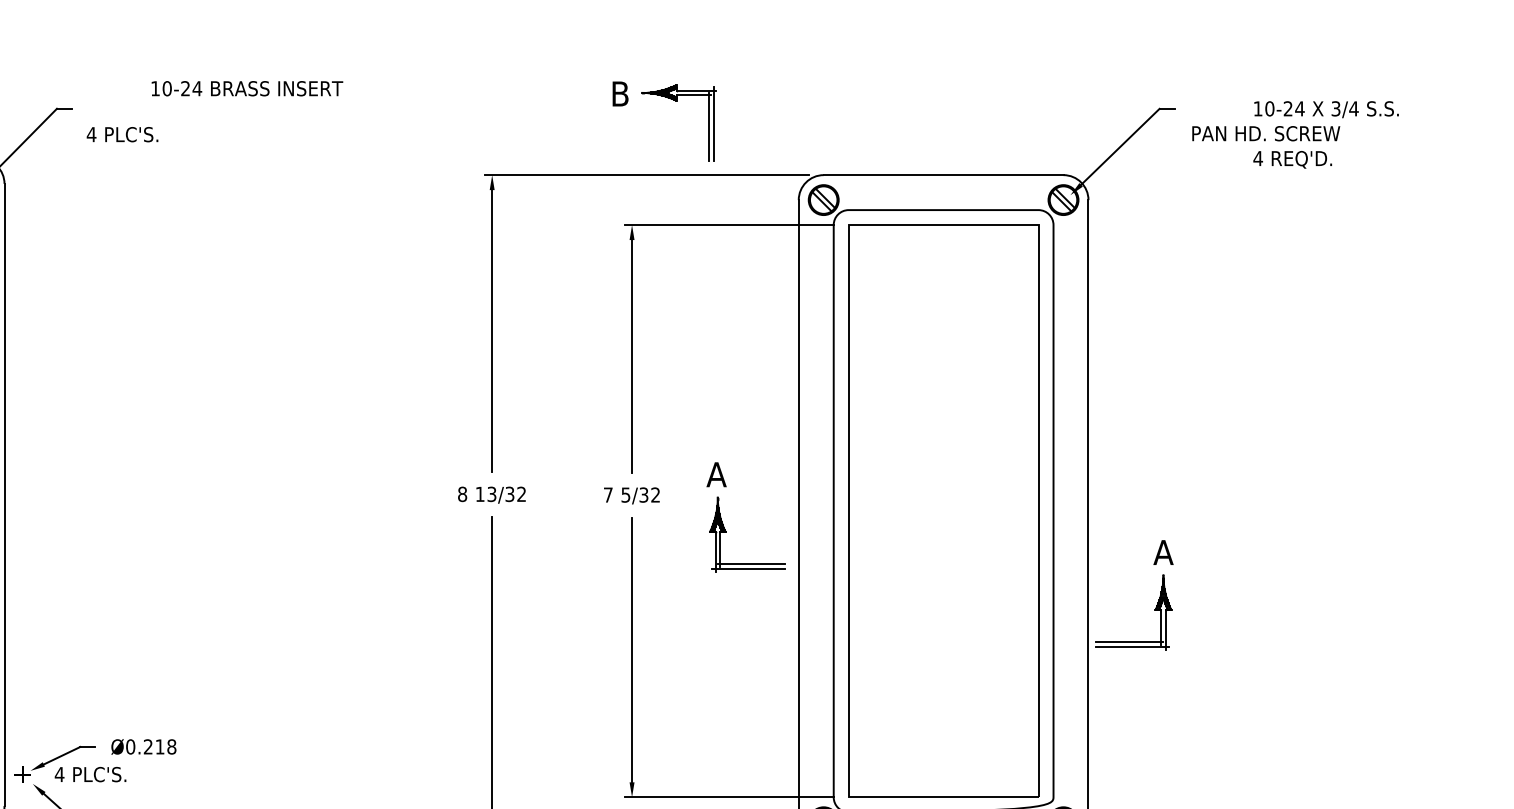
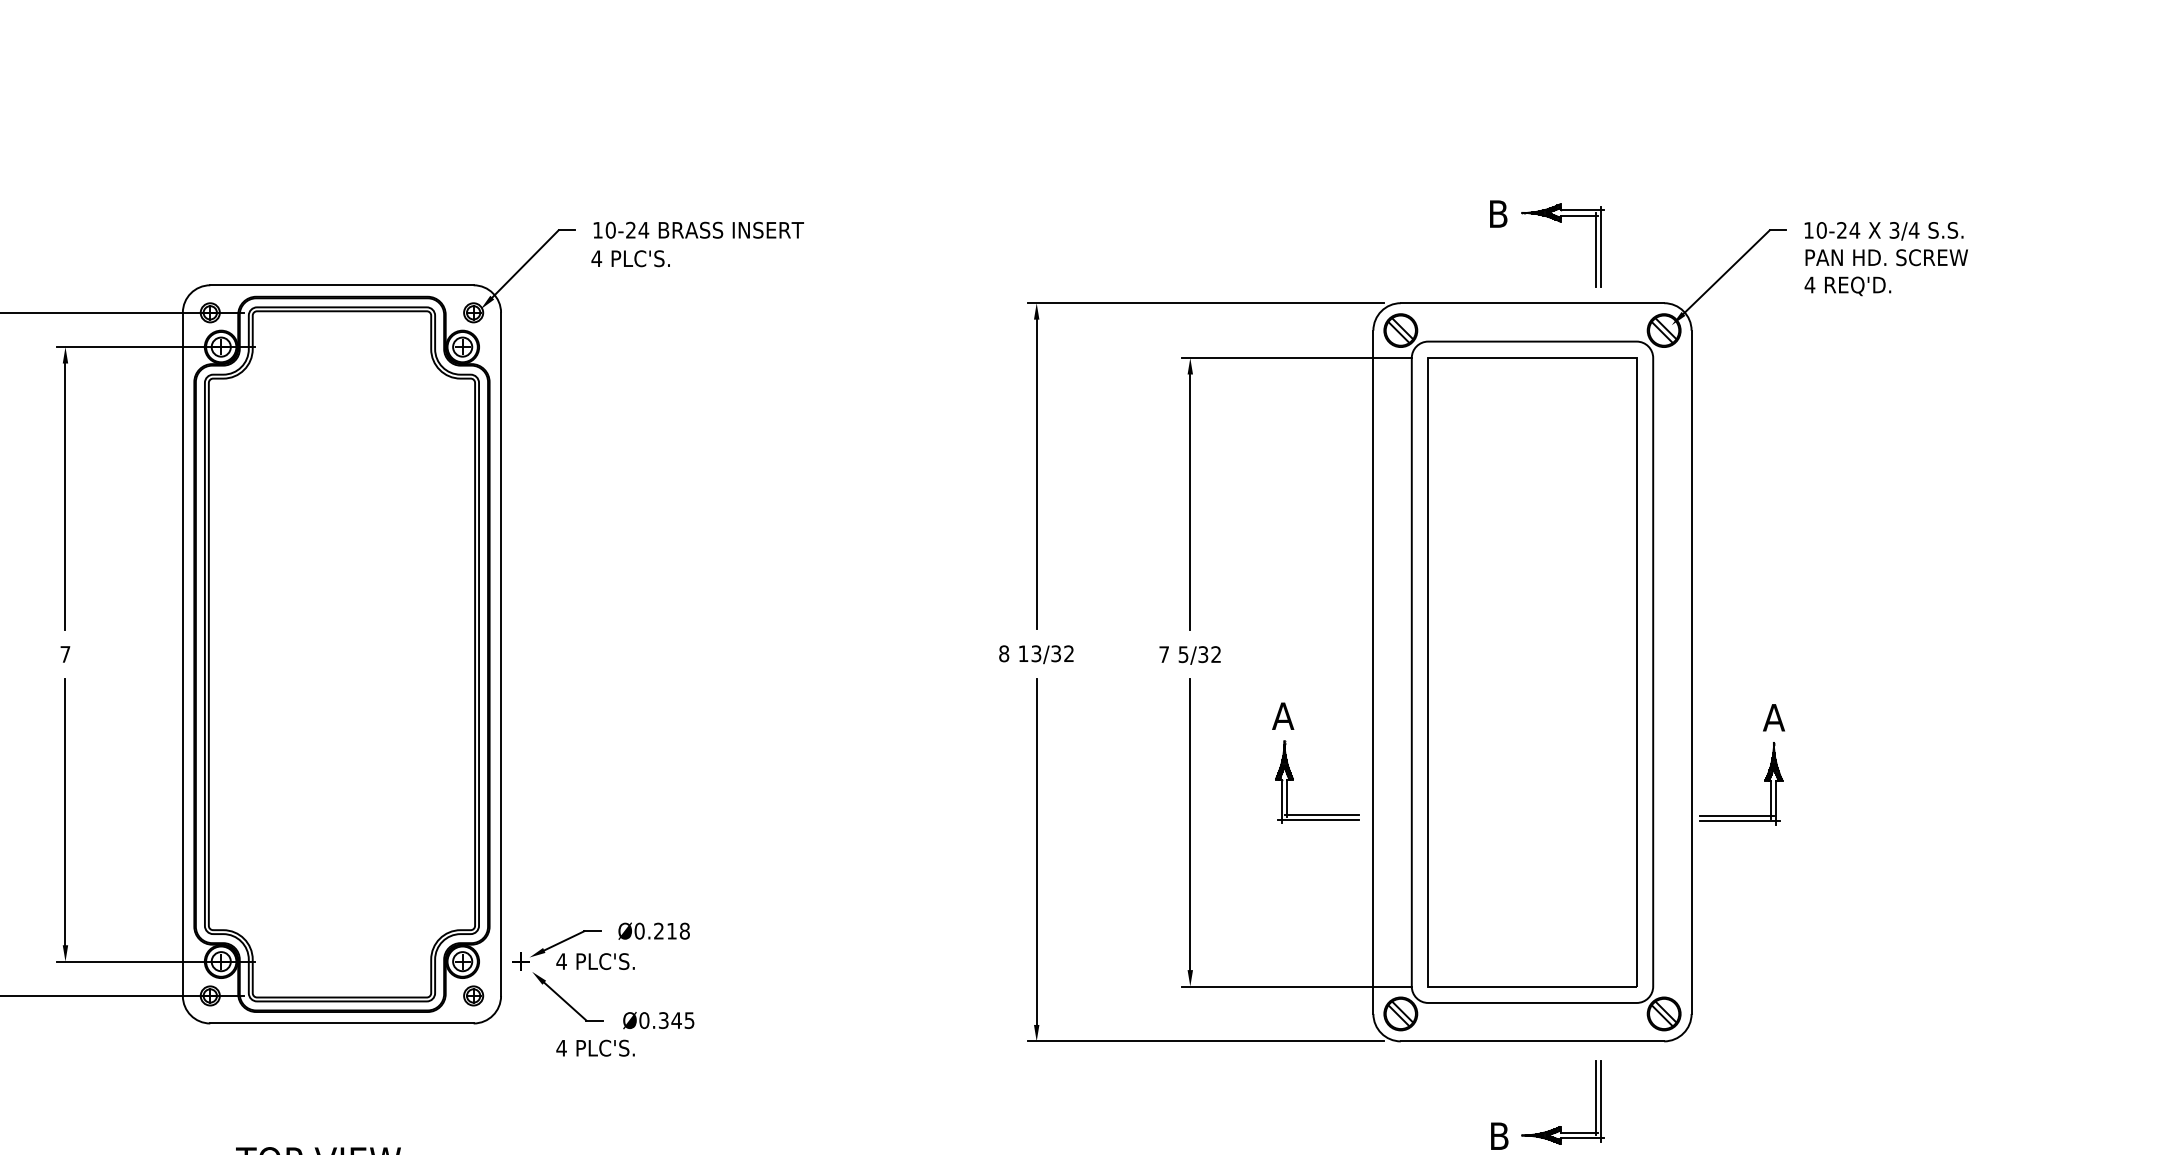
text: (247, 88) -> (698, 229), moved
part: (671, 99) -> (1554, 220), moved
text: (1326, 109) -> (1883, 231), moved
text: (1292, 159) -> (1847, 286), moved
part: (723, 523) -> (1290, 769), moved

